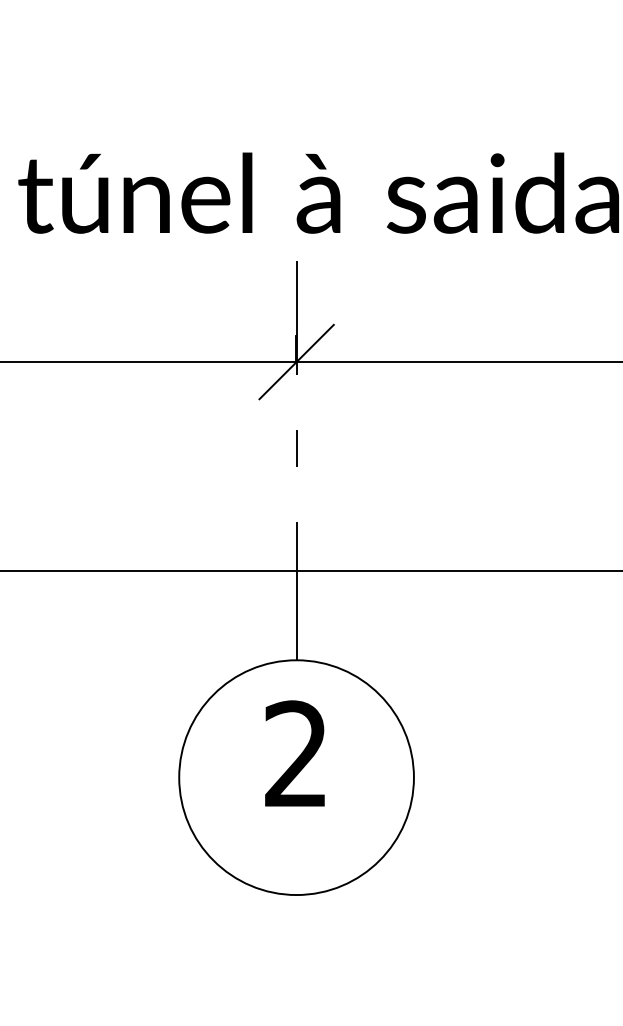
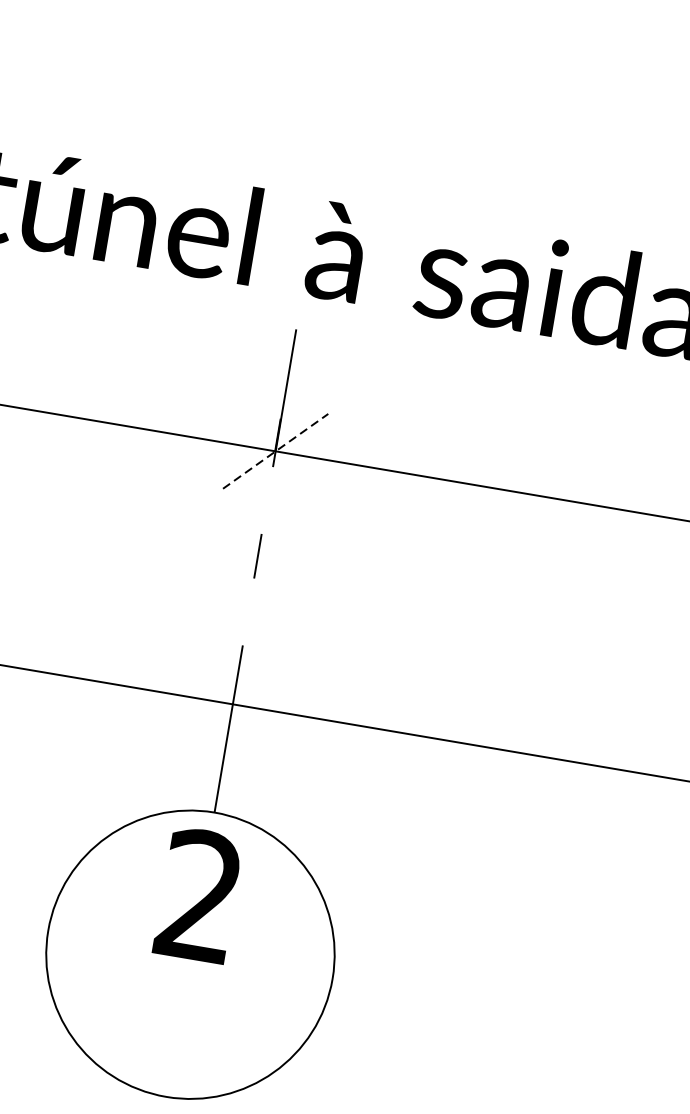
line: (296, 362) -> (275, 451), solid -> dashed
text: (294, 753) -> (198, 894), moved

